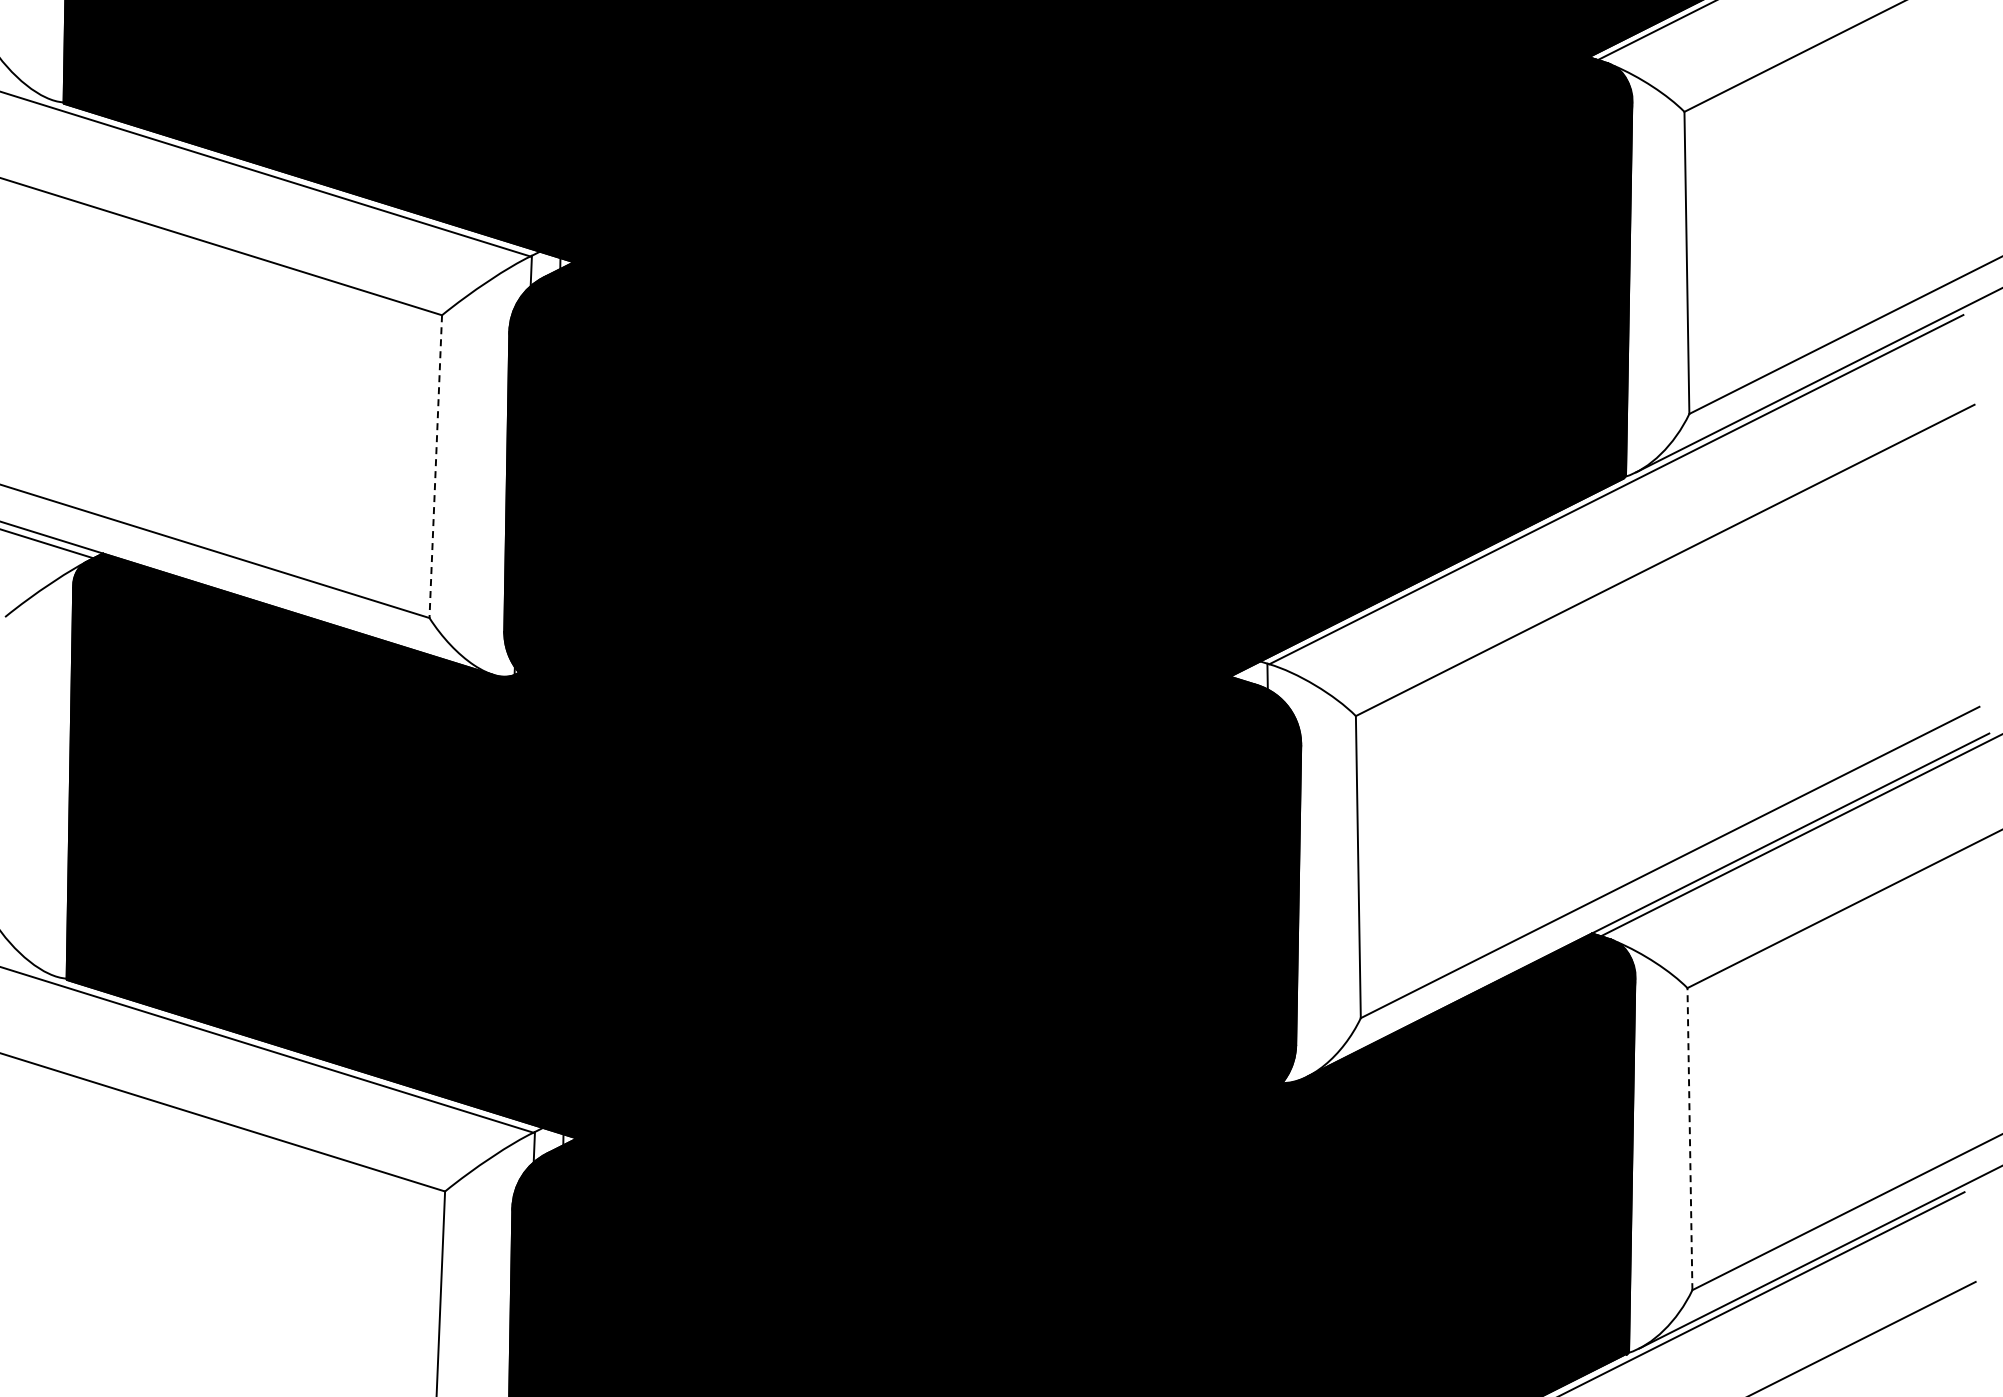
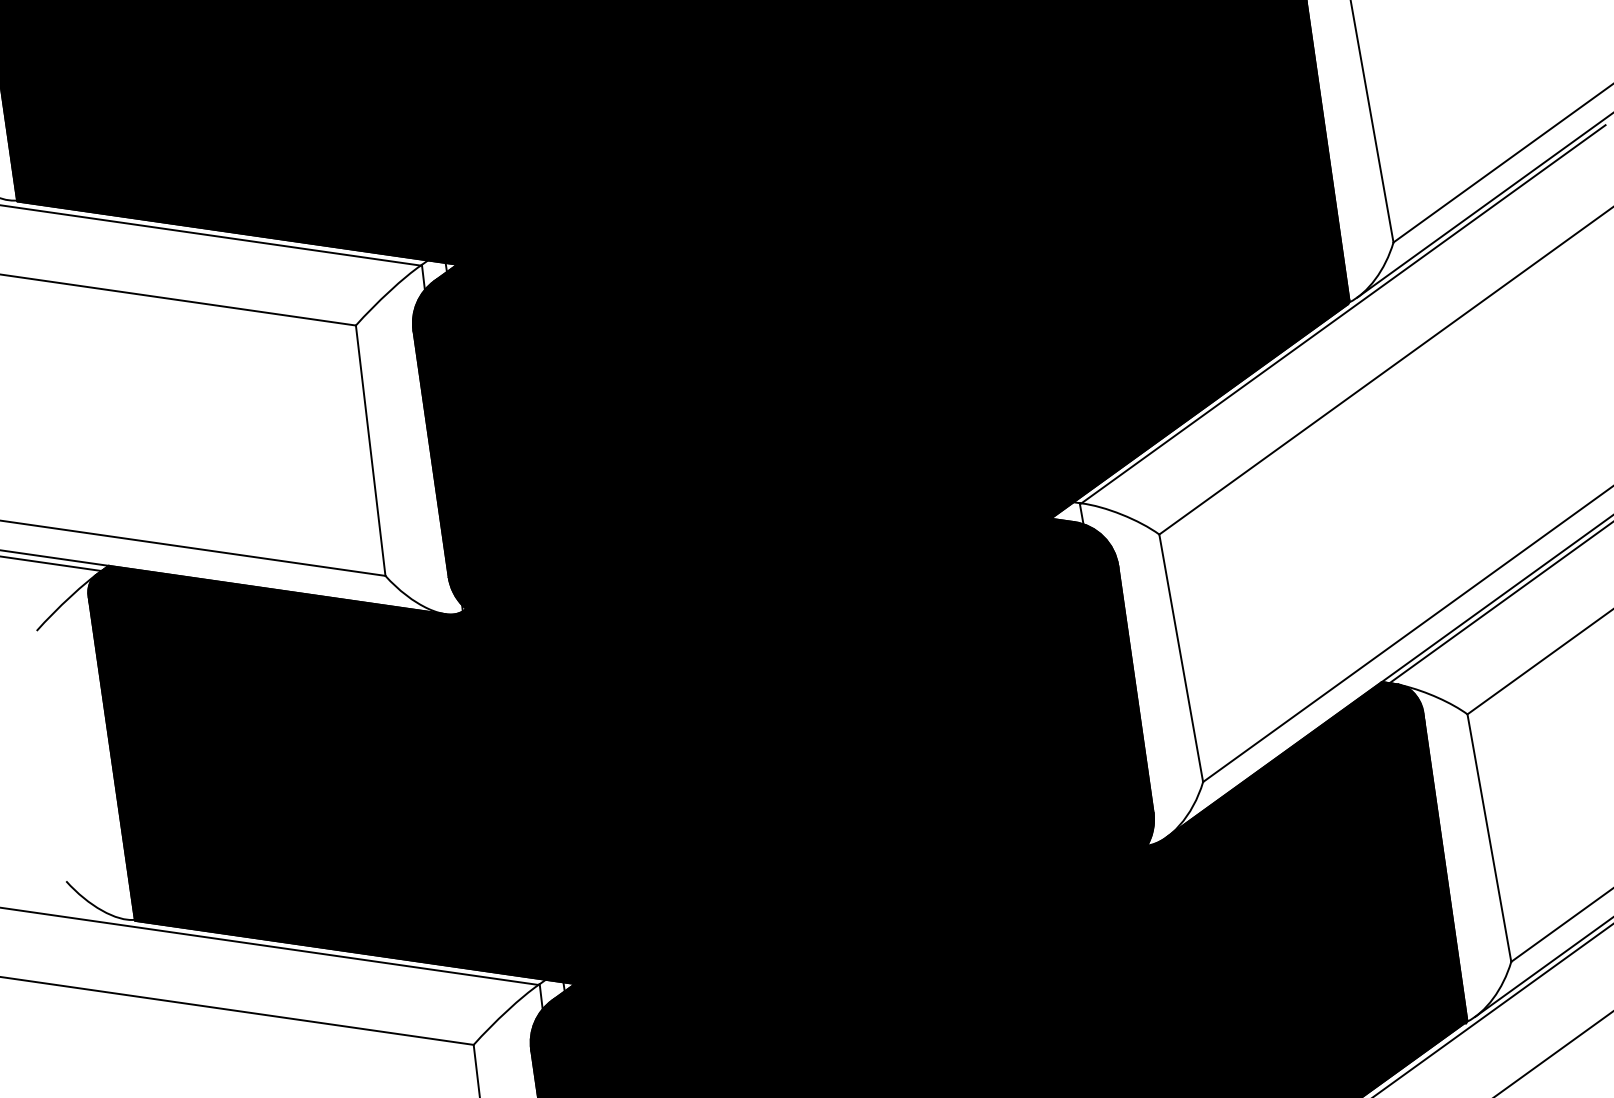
line: (435, 466) -> (370, 450), dashed -> solid
line: (1689, 1138) -> (1488, 837), dashed -> solid

